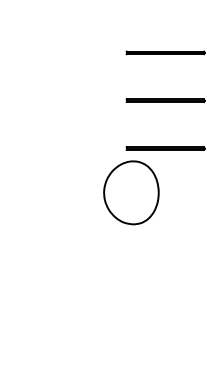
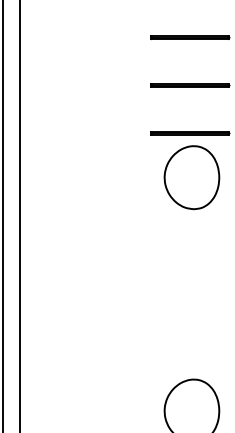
part: (130, 192) -> (191, 177), moved

